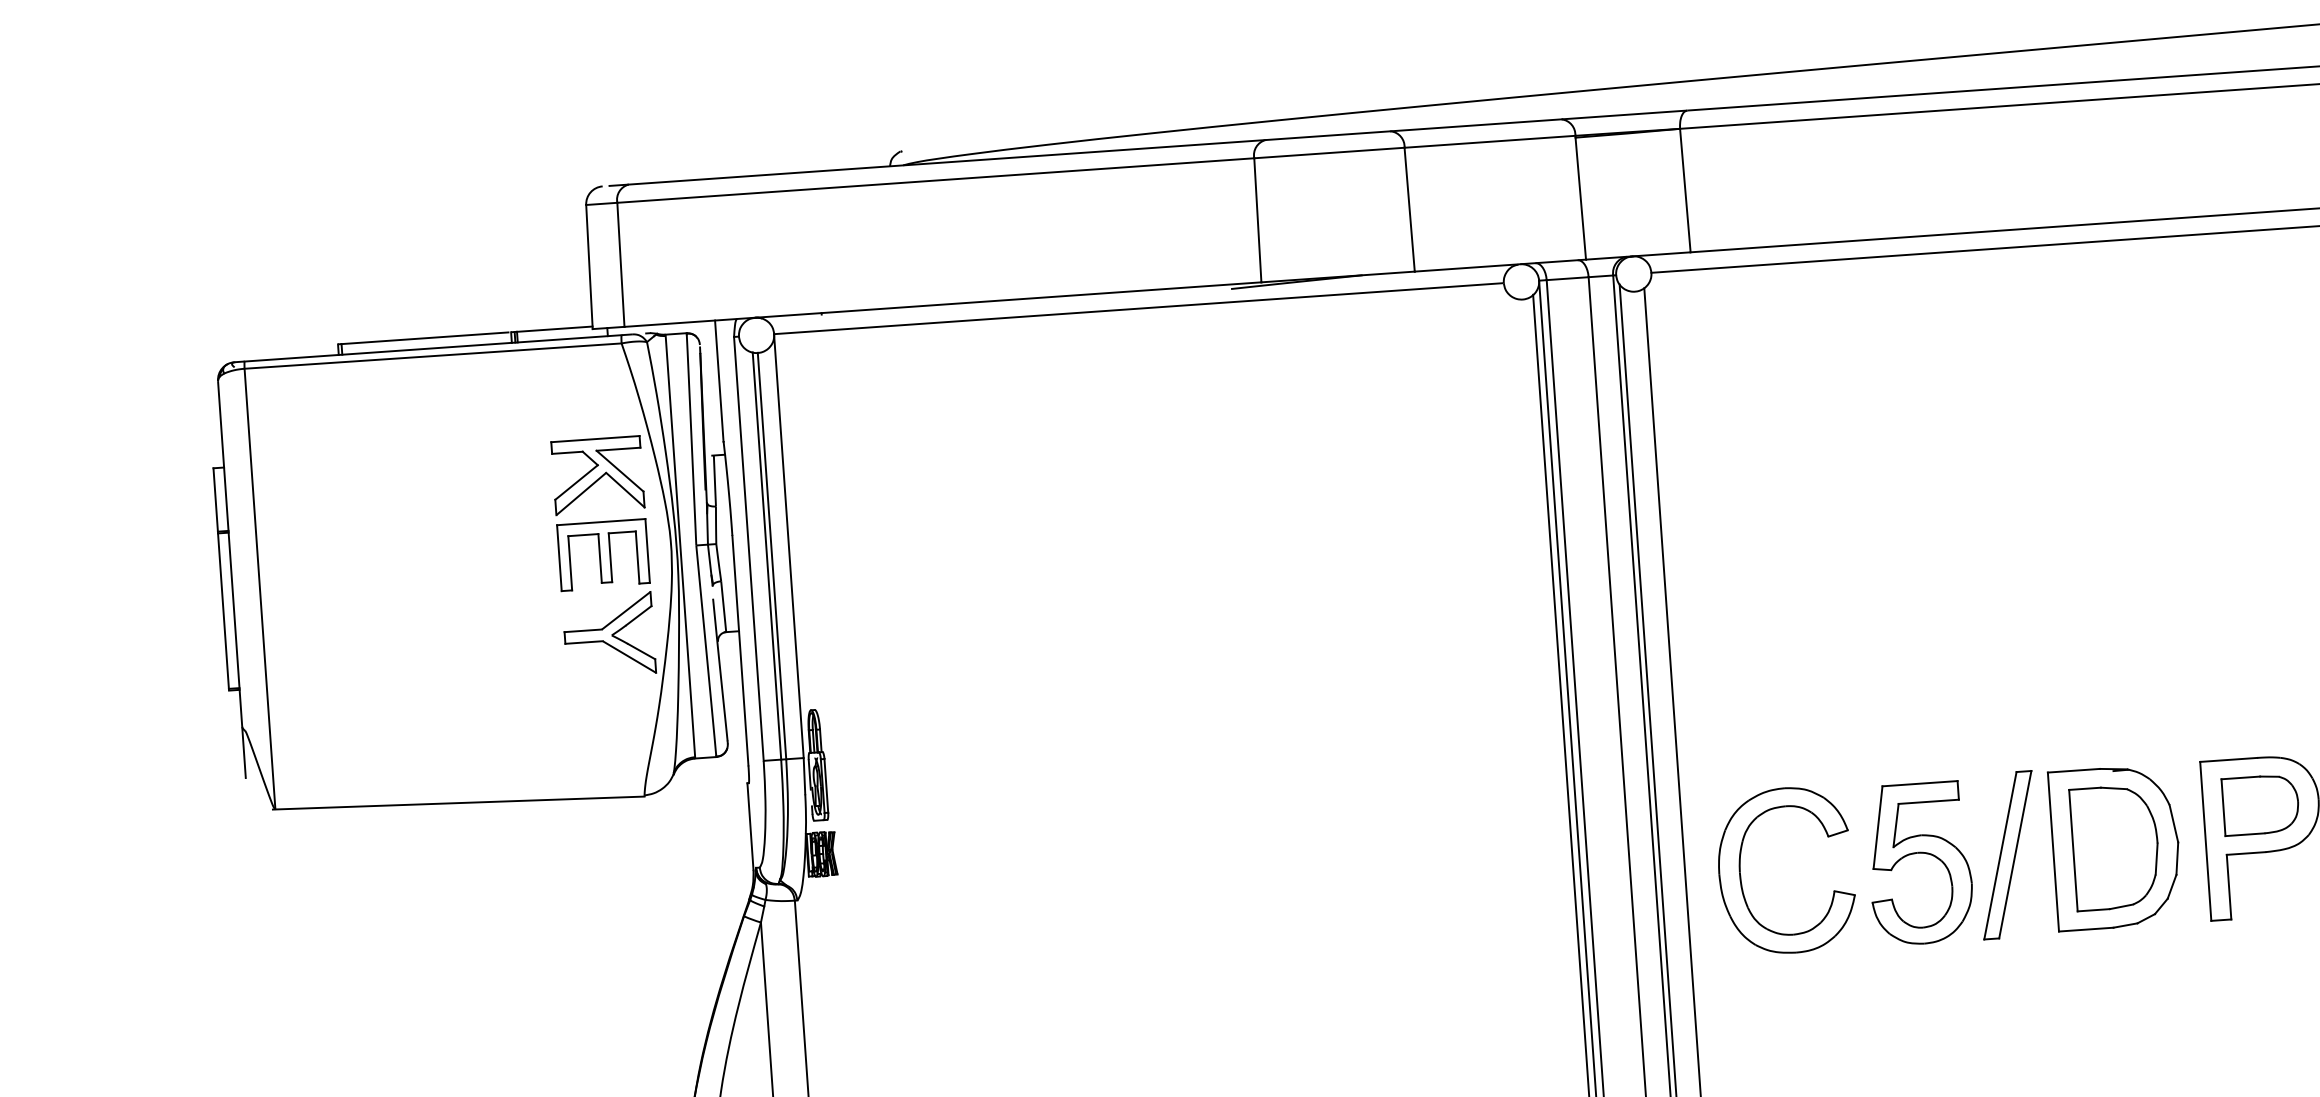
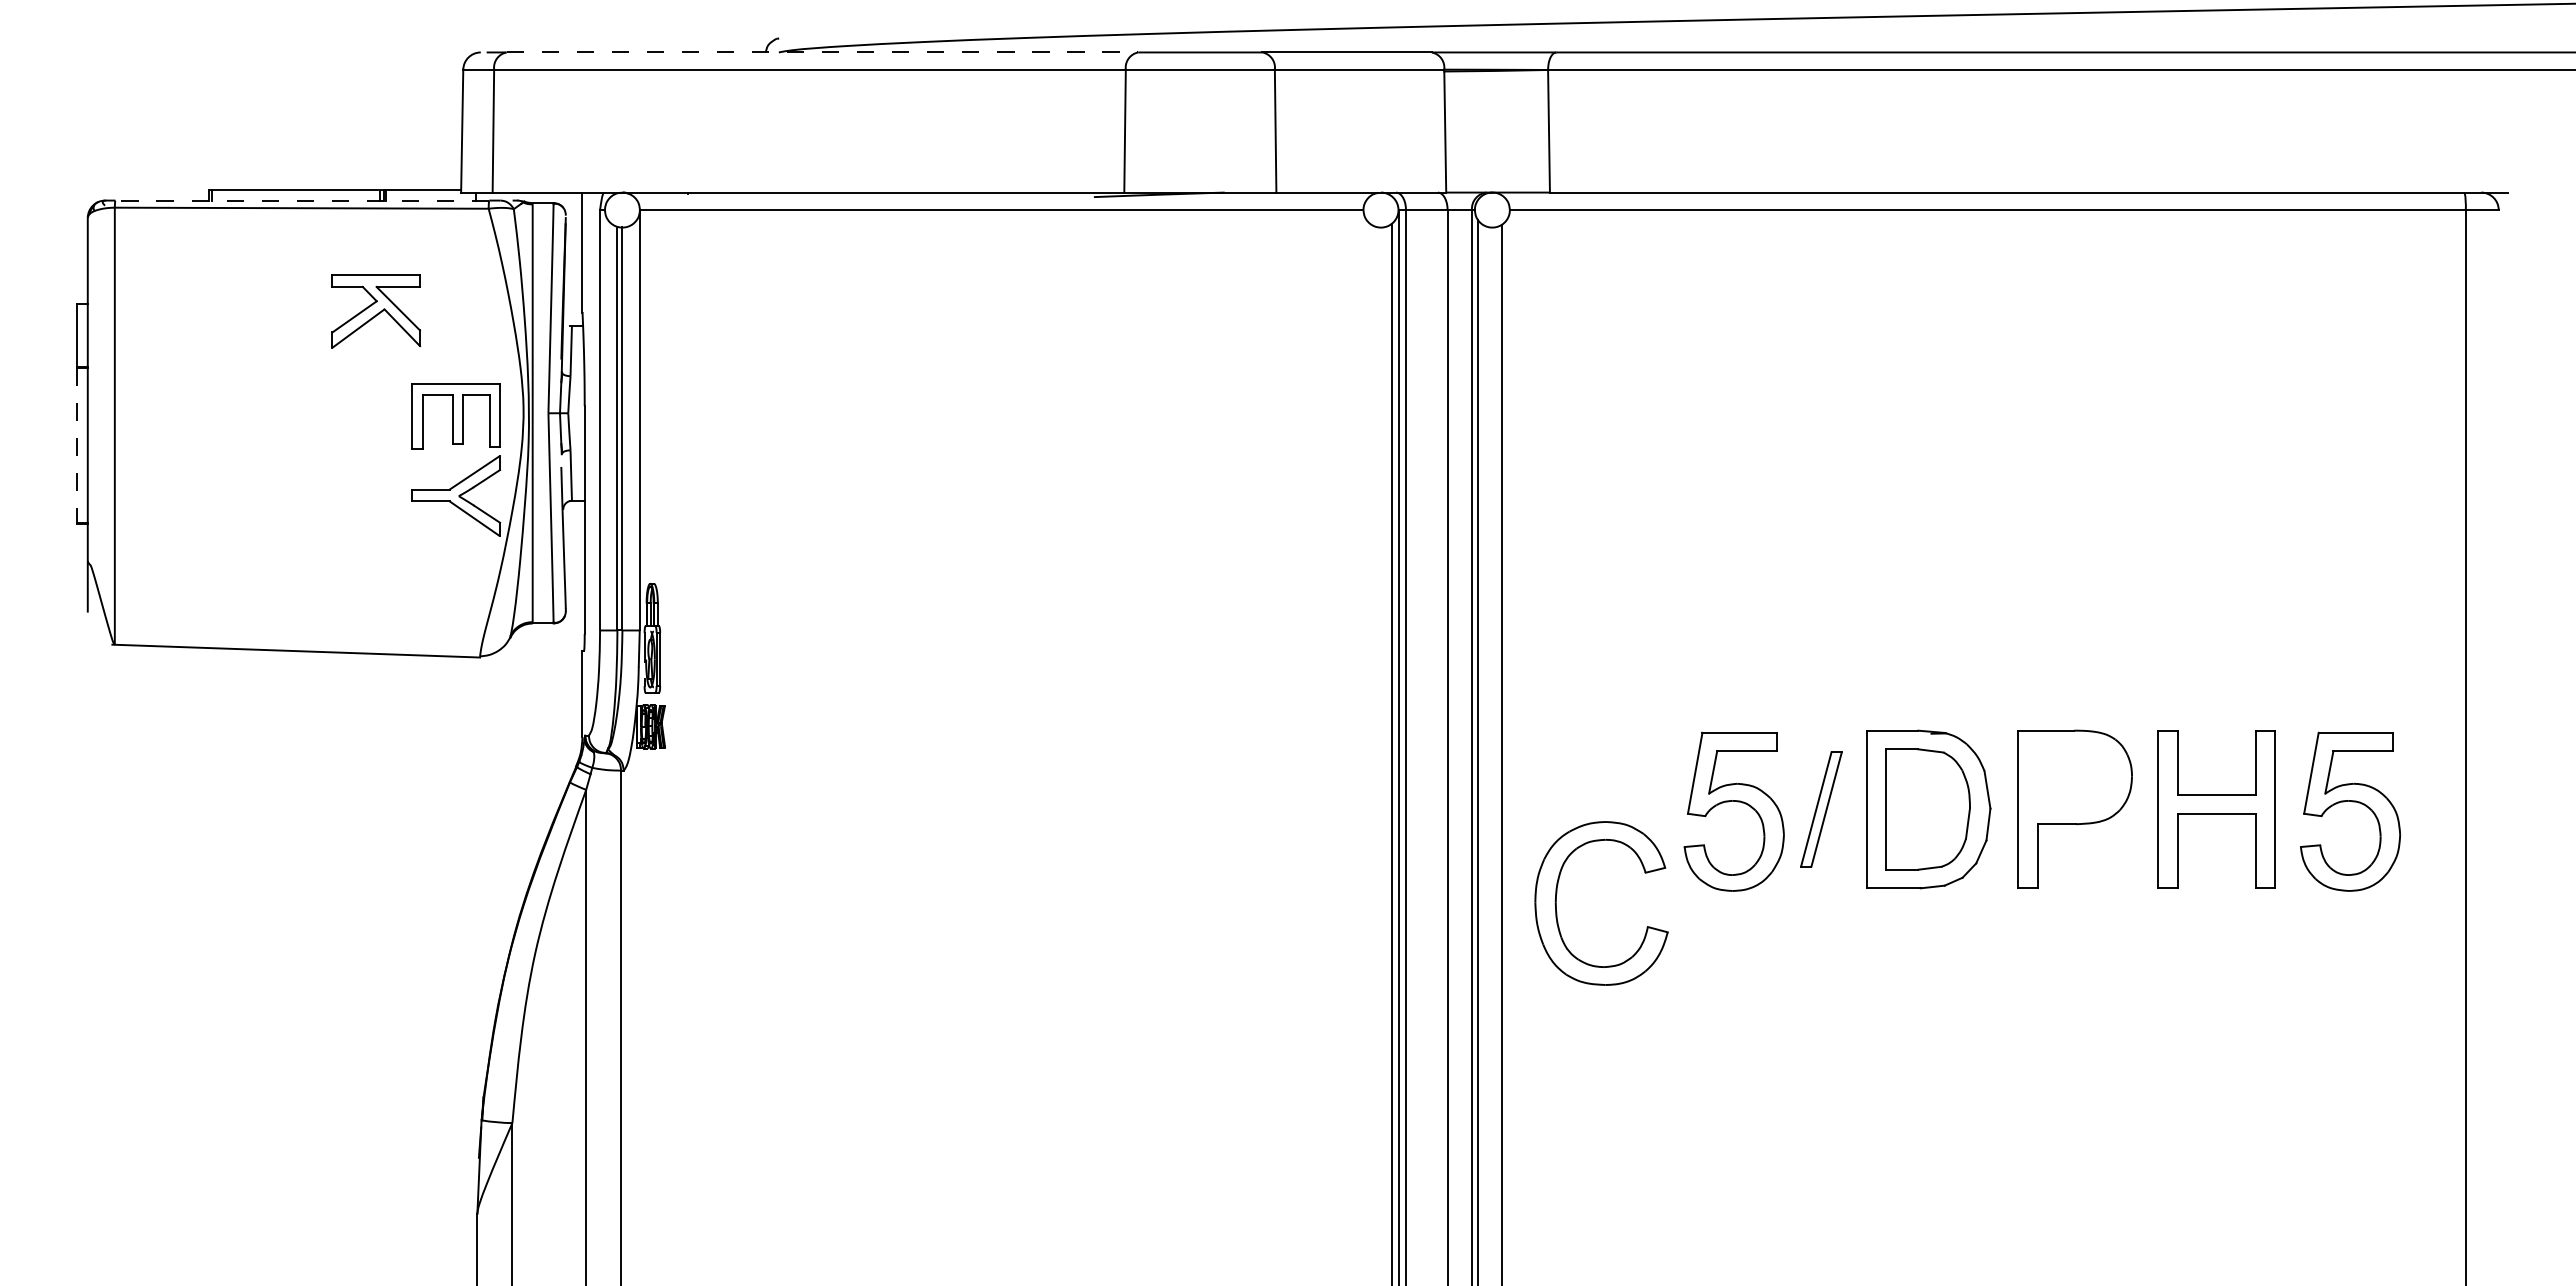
line: (947, 162) -> (822, 52), solid -> dashed
line: (433, 348) -> (302, 200), solid -> dashed
part: (598, 475) -> (376, 311), moved
line: (223, 611) -> (77, 445), solid -> dashed
part: (2260, 805) -> (2074, 777), removed
part: (2007, 855) -> (1821, 809), size x0.7
part: (1742, 882) -> (1557, 912), moved

